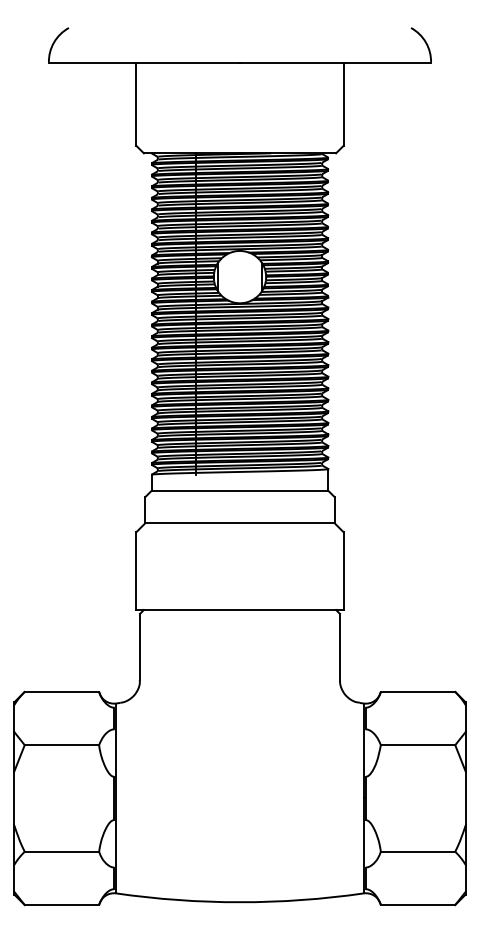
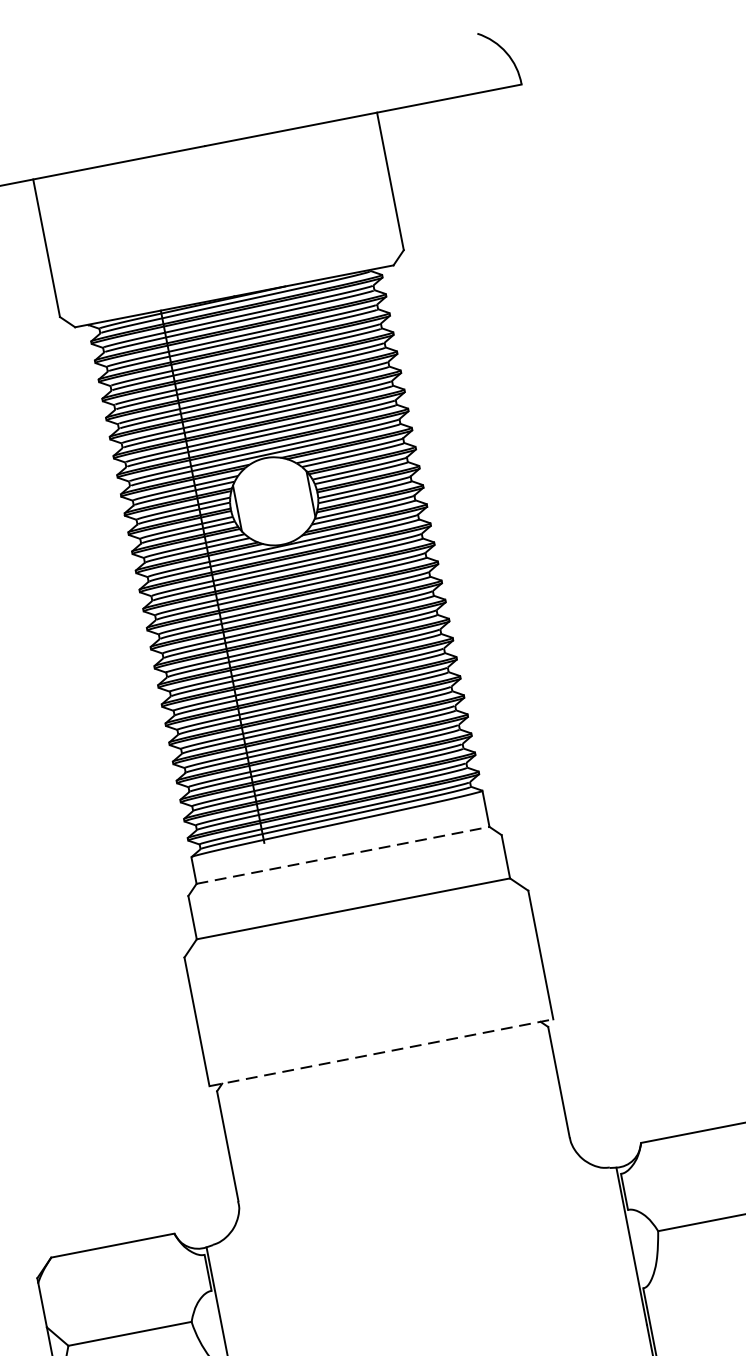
line: (240, 490) -> (343, 854), solid -> dashed
line: (239, 610) -> (380, 1053), solid -> dashed

